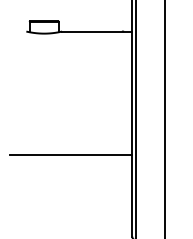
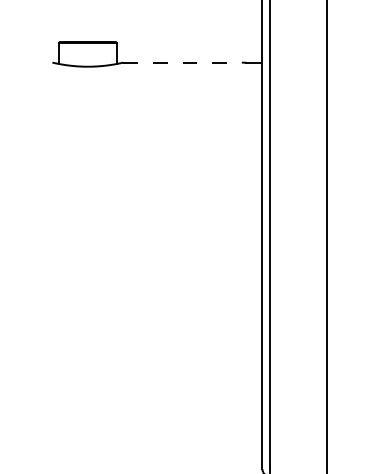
line: (92, 31) -> (183, 62), solid -> dashed
line: (70, 154) -> (139, 306), removed

